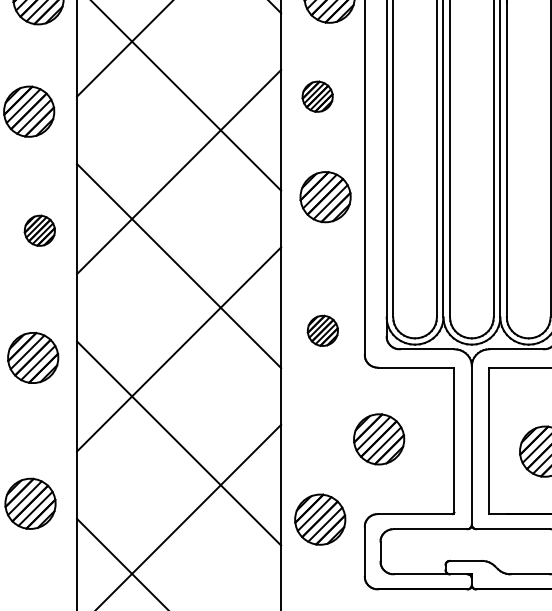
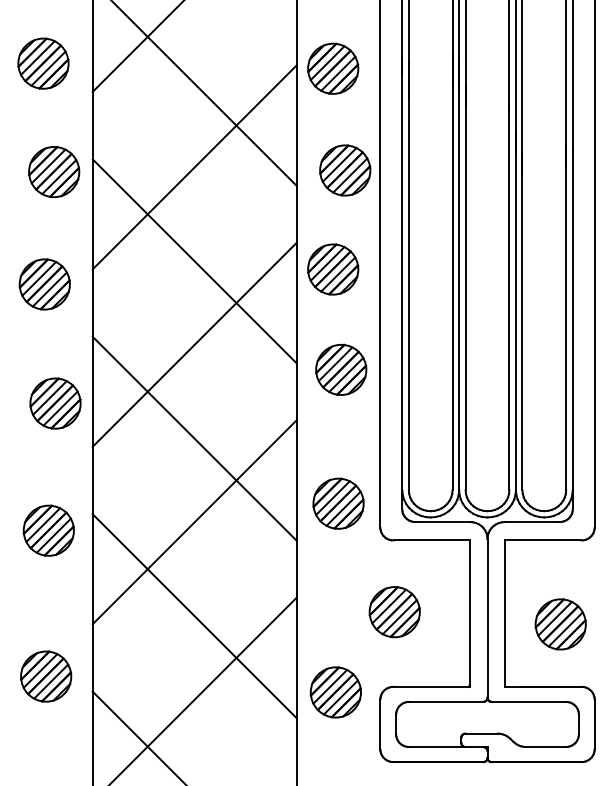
part: (317, 96) -> (333, 269), size x1.67
part: (39, 230) -> (55, 403), size x1.67
part: (322, 330) -> (338, 503), size x1.67

